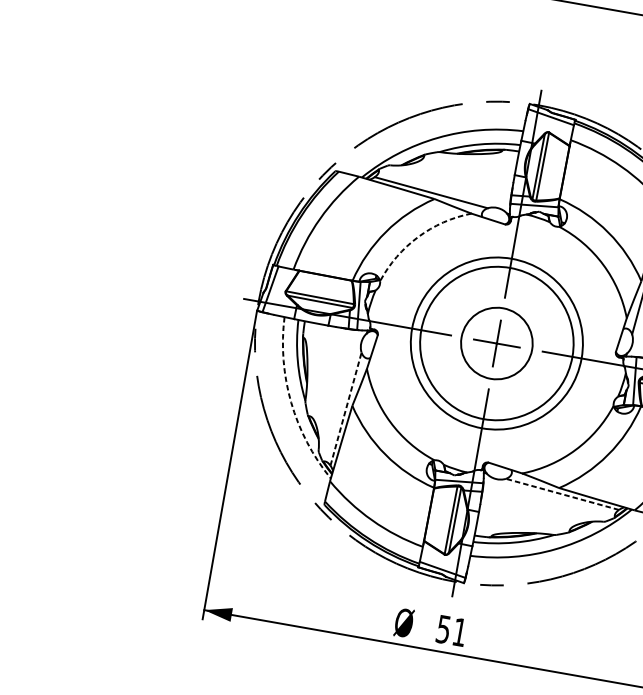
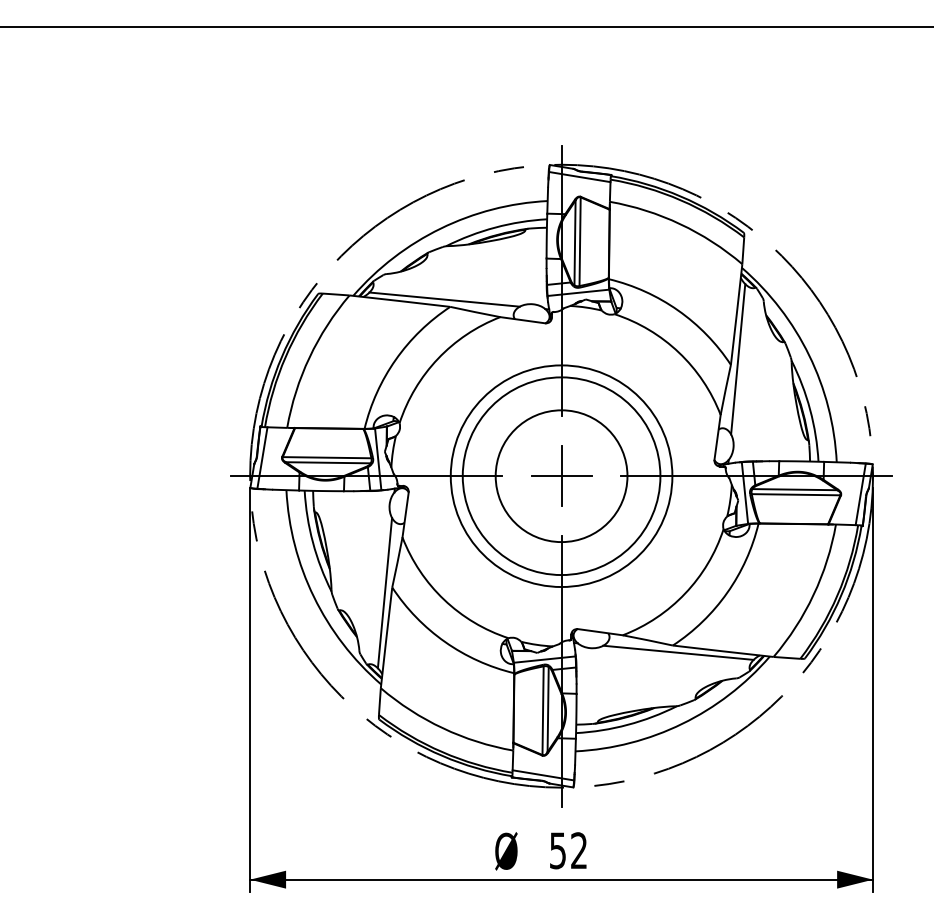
arc: (418, 236) -> (438, 358), dashed -> solid
circle: (496, 343) -> (561, 476), size x1.43
arc: (290, 402) -> (313, 597), dashed -> solid
line: (345, 409) -> (384, 593), dashed -> solid
line: (562, 494) -> (678, 652), dashed -> solid
text: (459, 632) -> (578, 850), 51 -> 52

